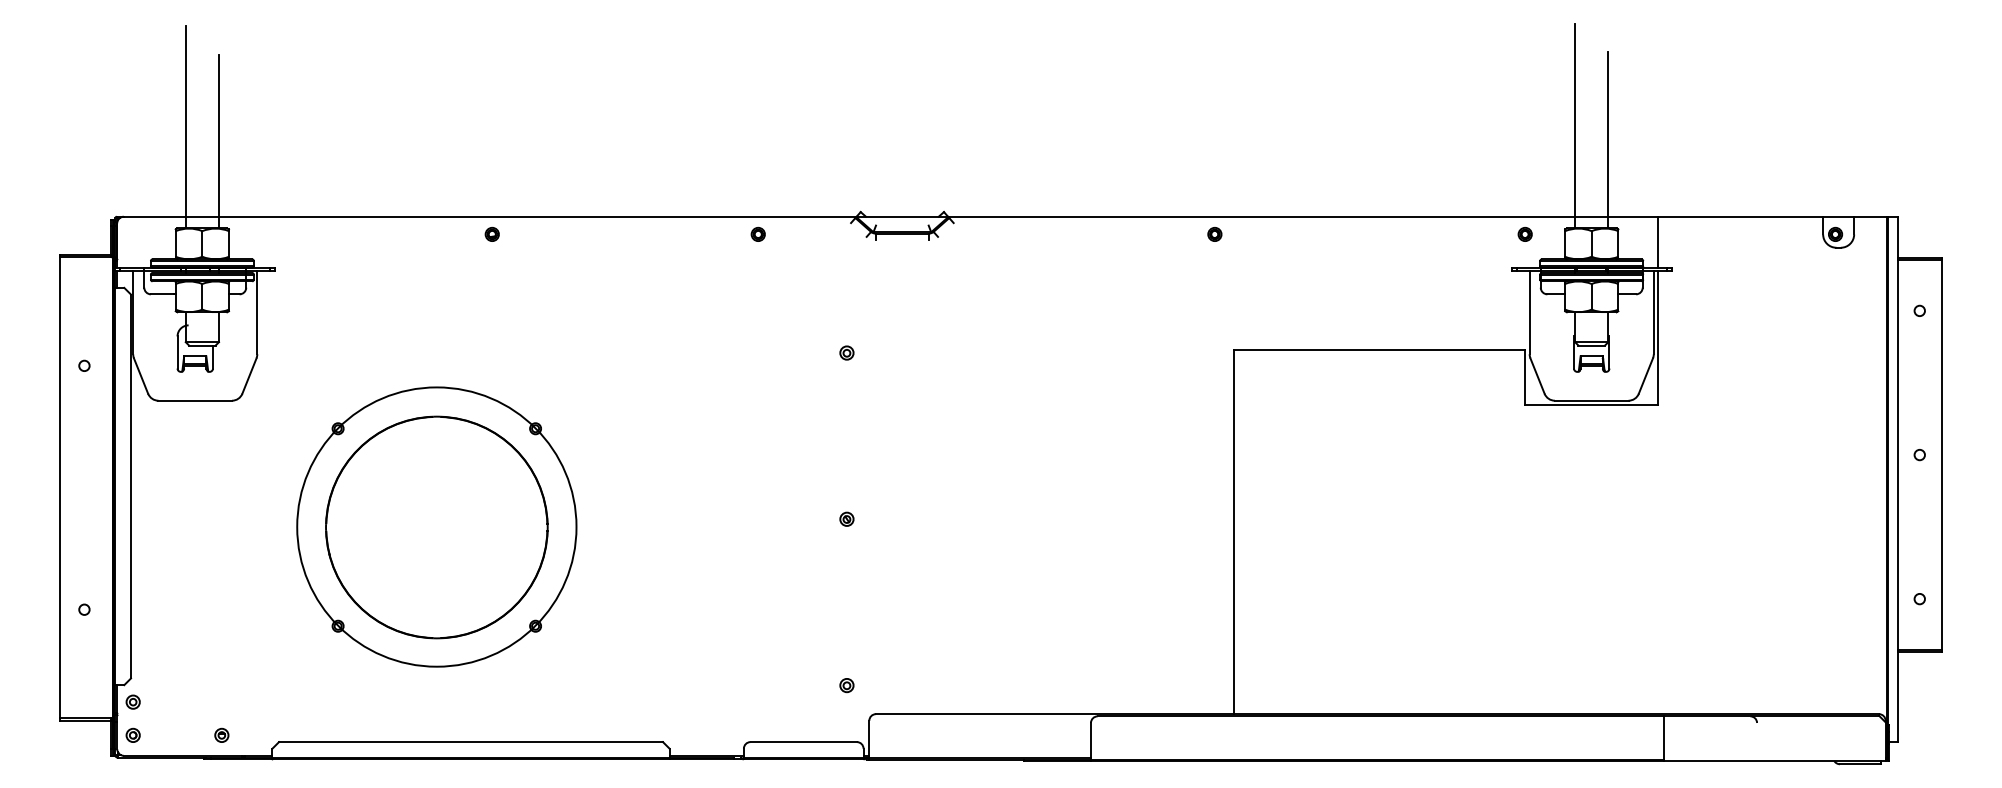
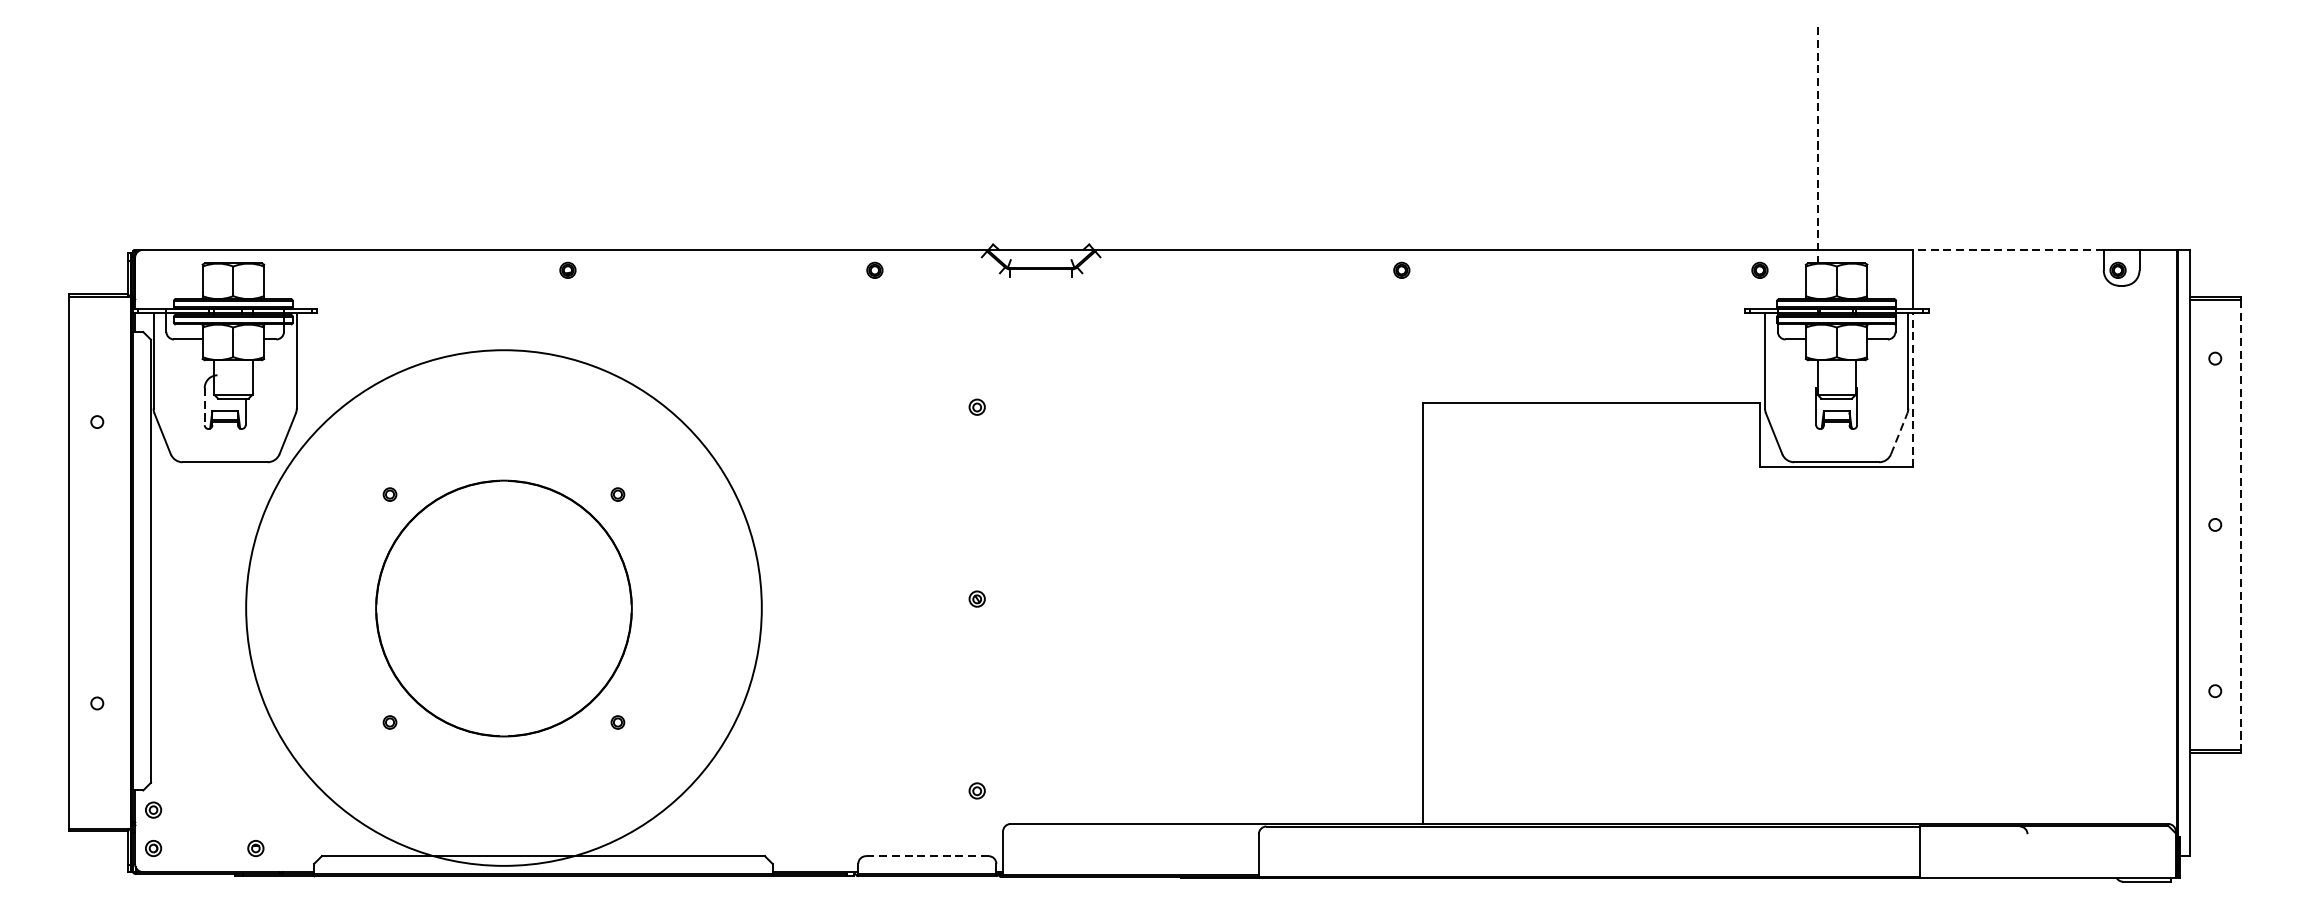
line: (1575, 126) -> (1817, 145), solid -> dashed
line: (185, 127) -> (213, 146), removed
line: (1608, 140) -> (1856, 161), removed
line: (218, 141) -> (251, 163), removed
line: (1740, 216) -> (2008, 249), solid -> dashed
line: (1658, 338) -> (1913, 390), solid -> dashed
line: (177, 353) -> (204, 407), solid -> dashed
line: (1646, 375) -> (1899, 433), solid -> dashed
line: (1941, 455) -> (2240, 525), solid -> dashed
circle: (436, 526) -> (503, 607), size x1.6
line: (803, 742) -> (927, 856), solid -> dashed

